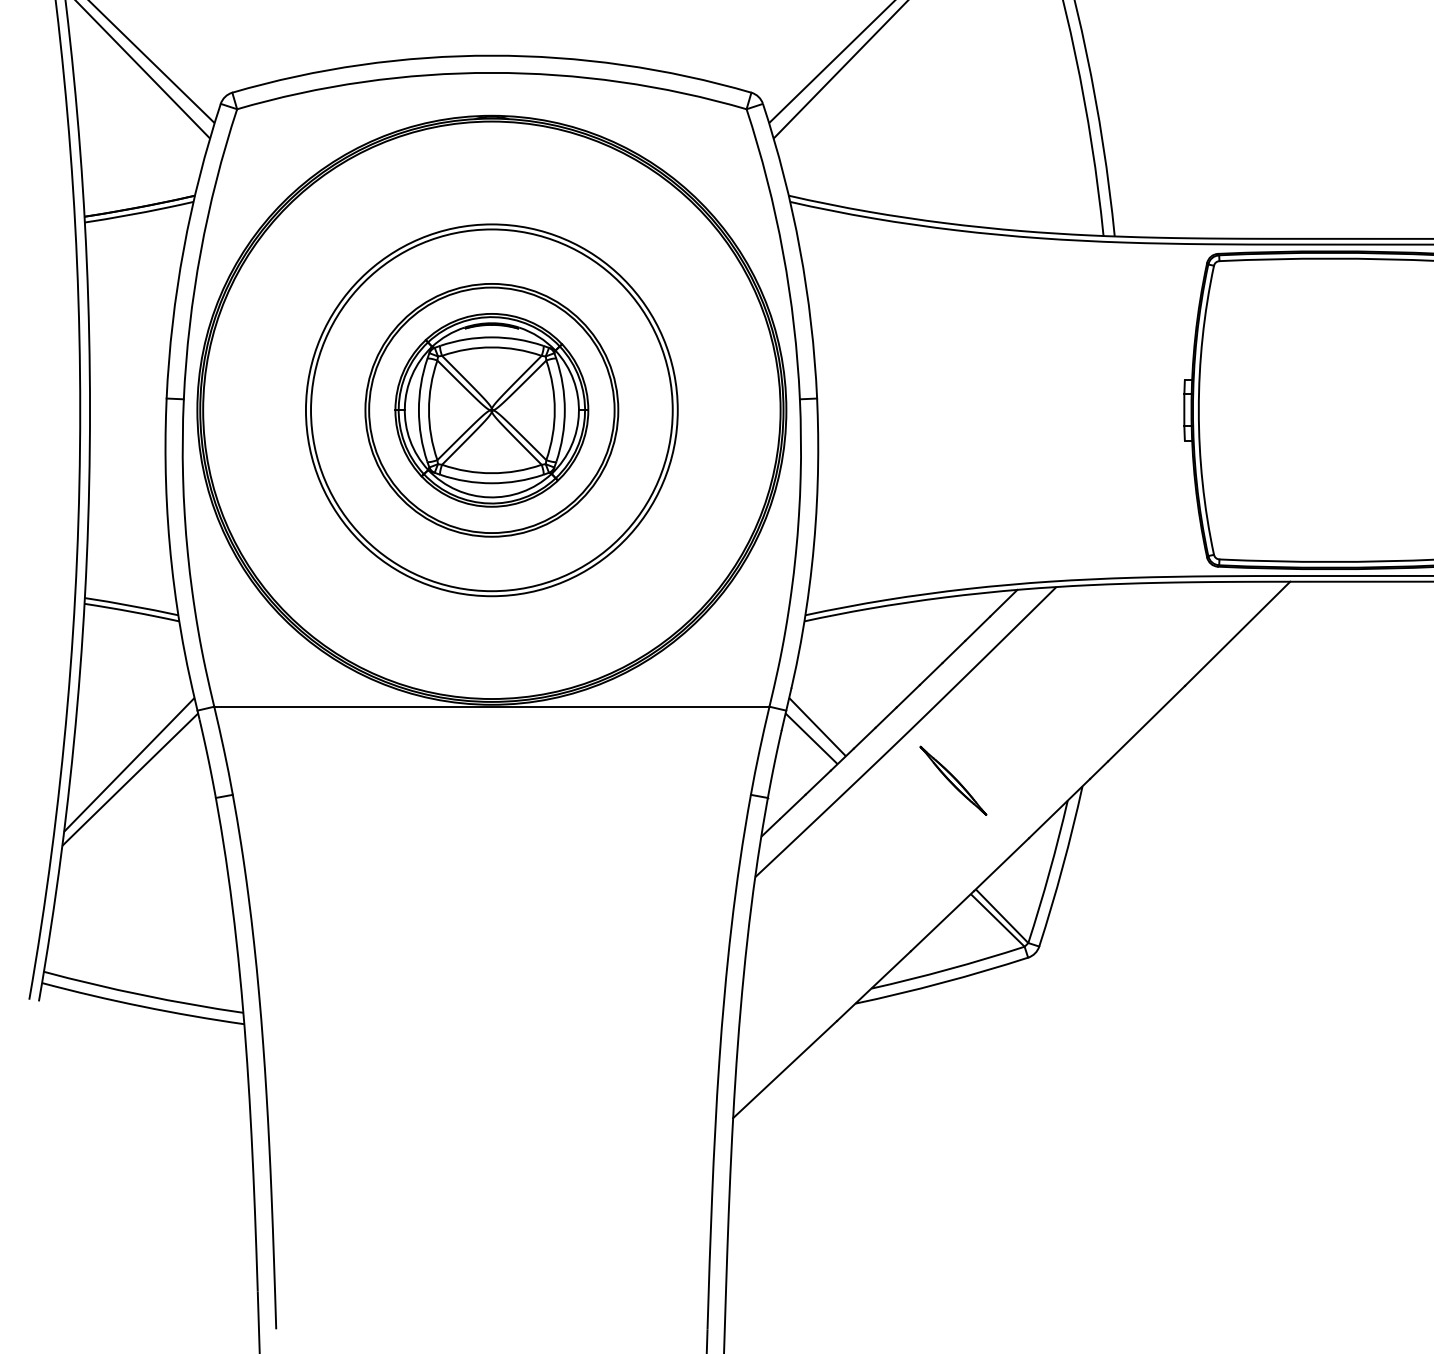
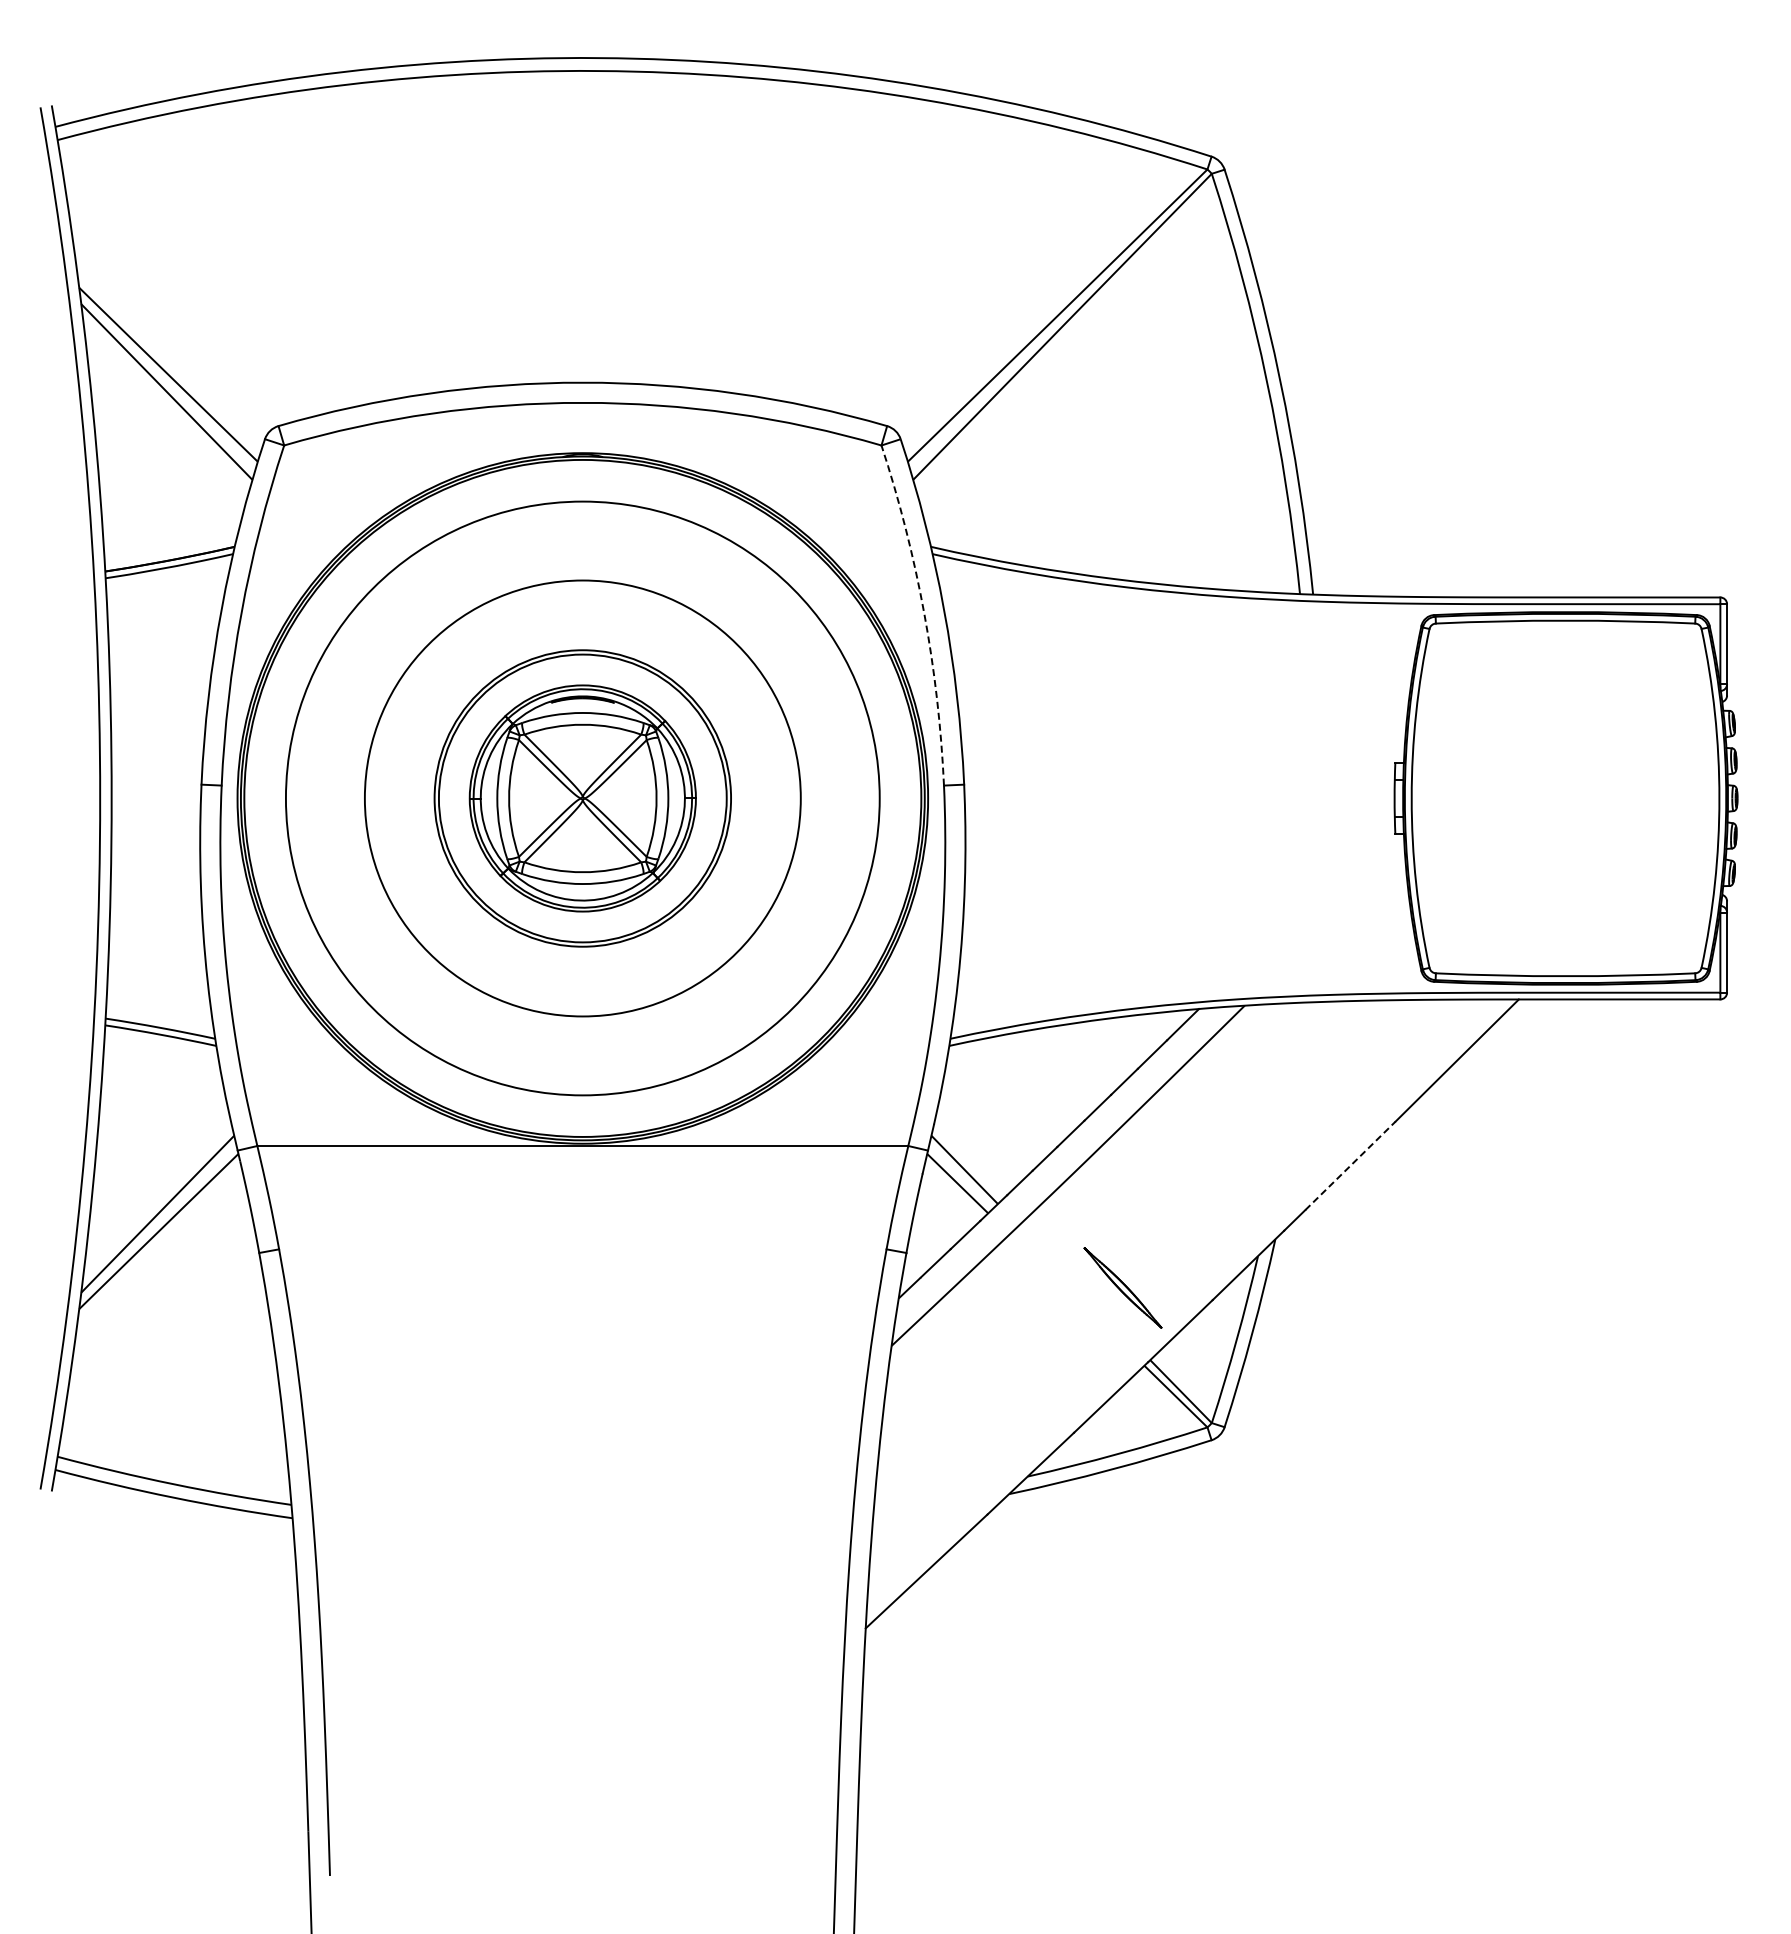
arc: (783, 252) -> (924, 613), solid -> dashed
circle: (491, 410) -> (582, 798), size x1.4
line: (1146, 723) -> (1350, 1165), solid -> dashed
part: (953, 780) -> (1122, 1287), moved

